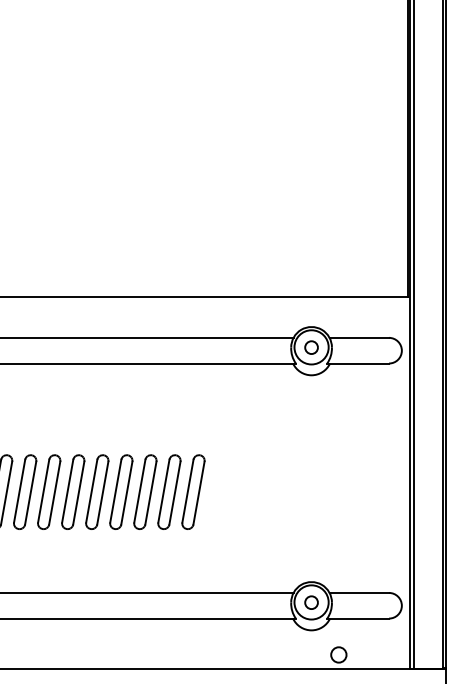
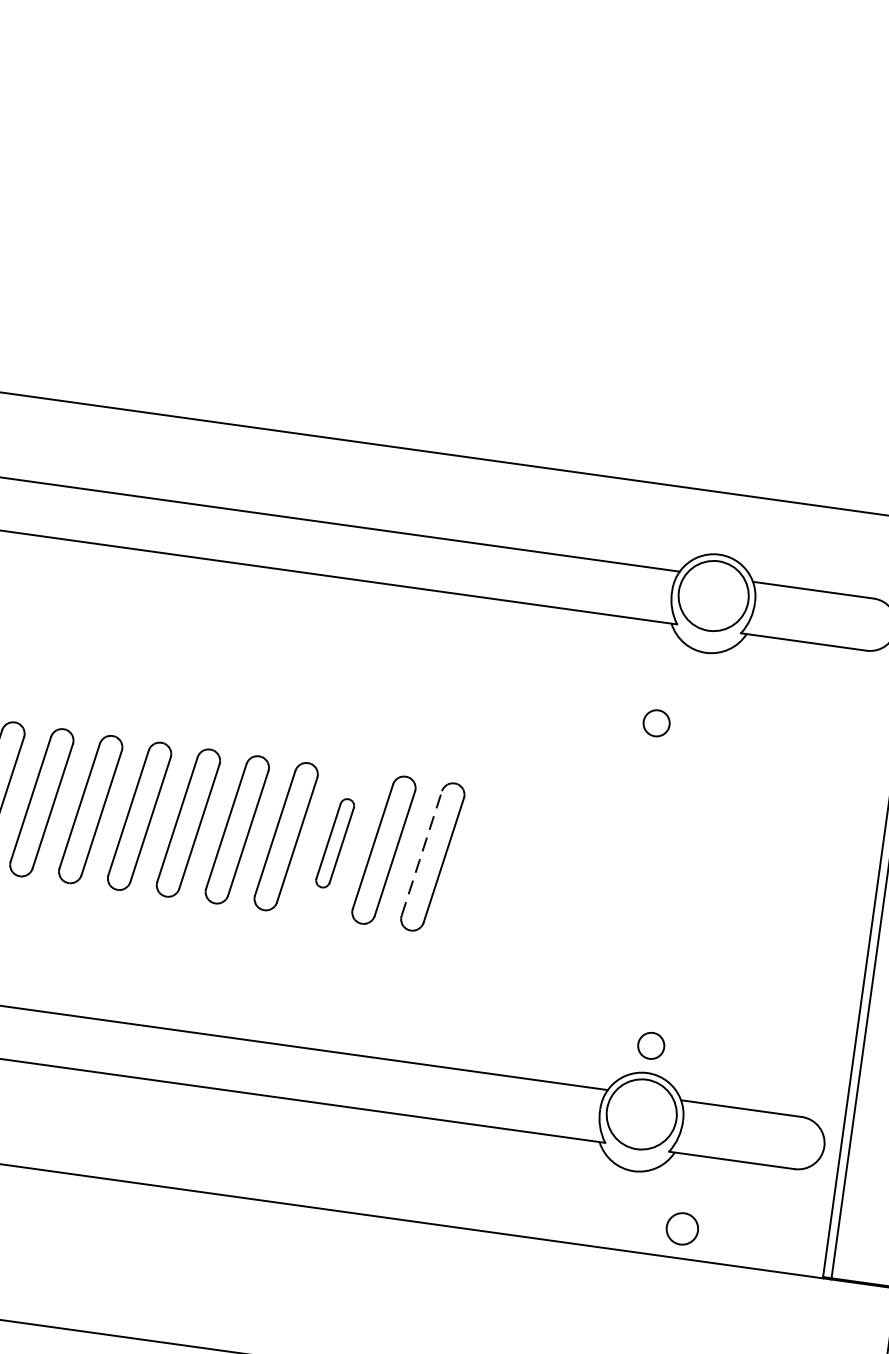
circle: (311, 347) -> (656, 723), moved
part: (145, 491) -> (335, 842), size x0.6
line: (187, 491) -> (420, 853), solid -> dashed
circle: (311, 602) -> (651, 1045), moved

